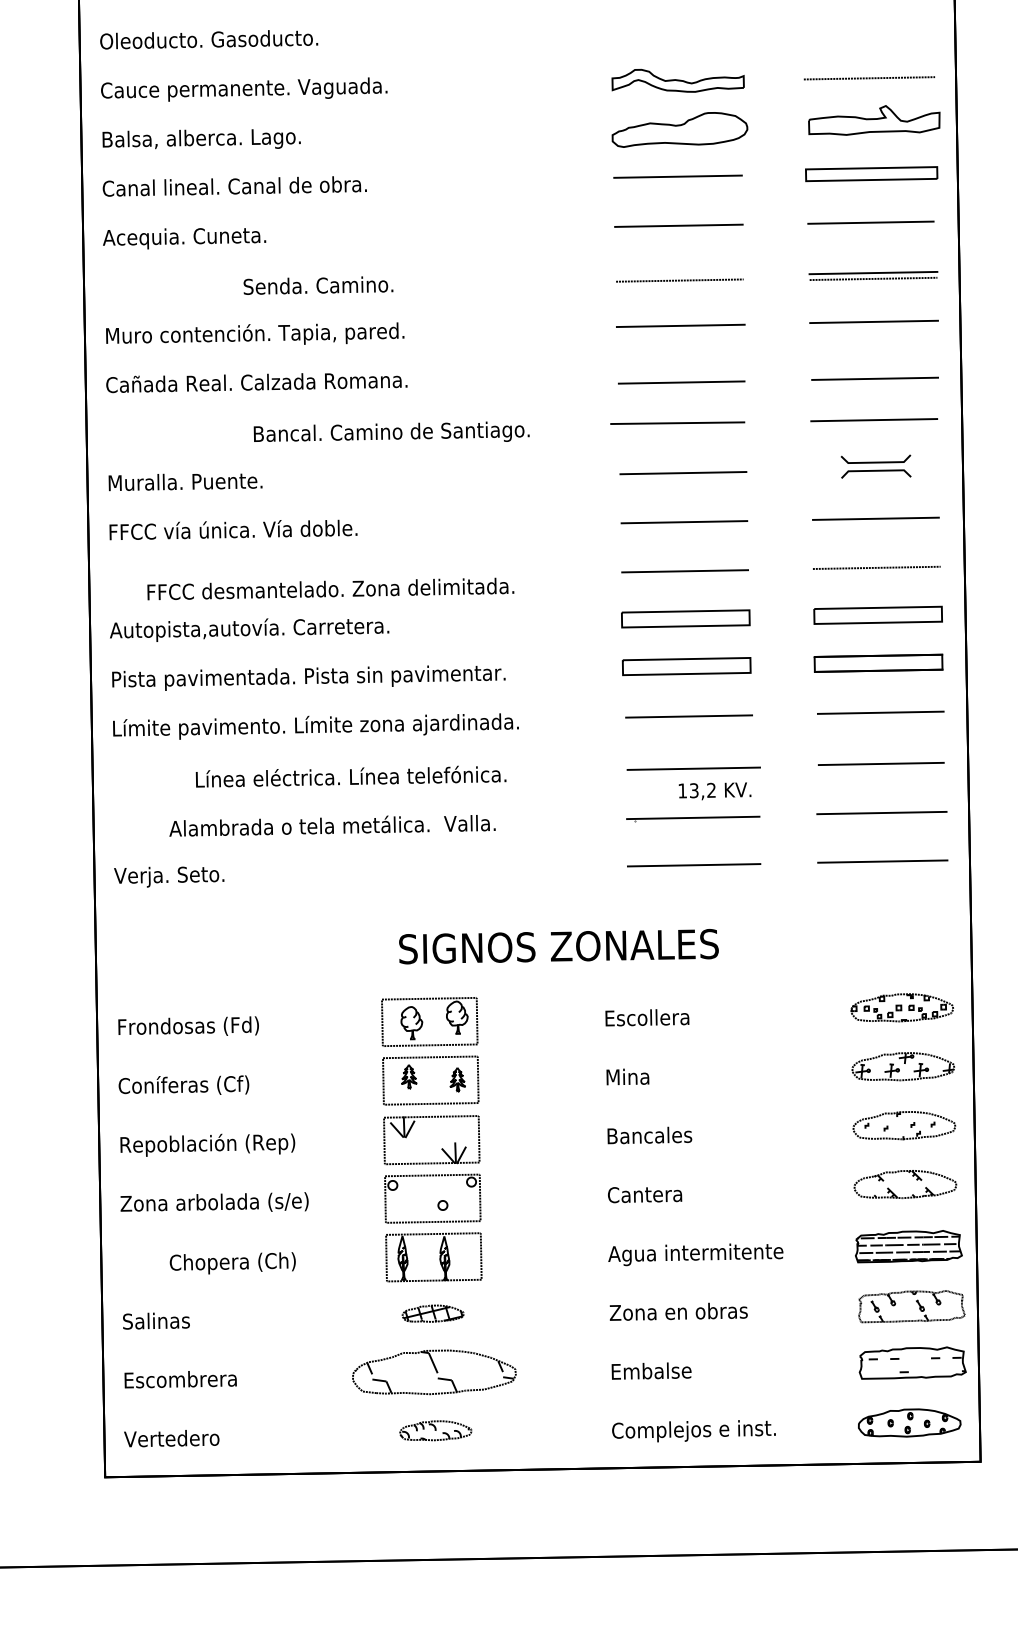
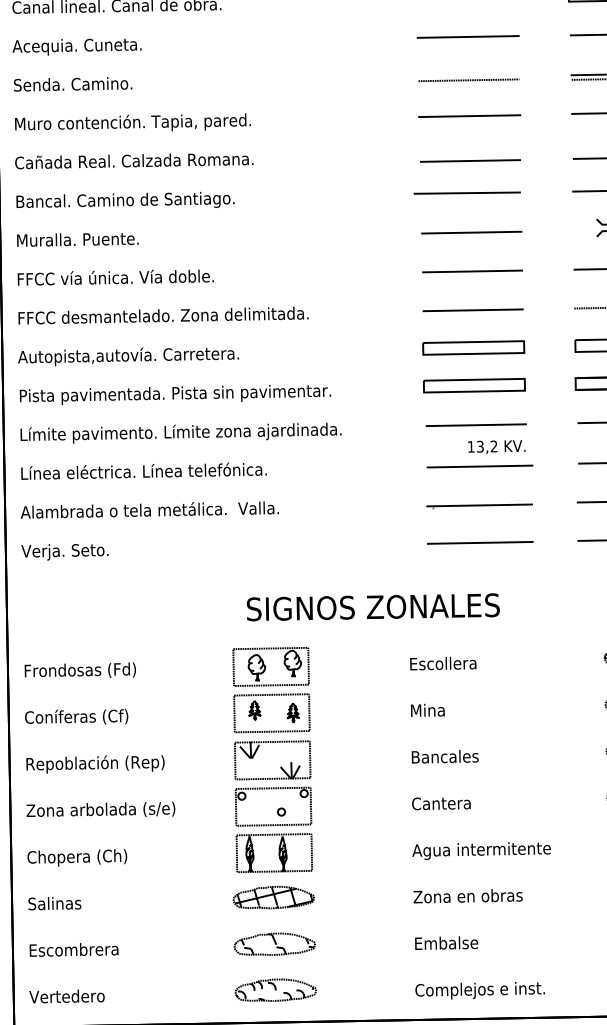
text: (318, 285) -> (73, 84), moved
text: (391, 431) -> (125, 199), moved
text: (330, 588) -> (163, 315), moved
text: (350, 776) -> (143, 471), moved
text: (714, 791) -> (496, 447), moved
text: (332, 825) -> (149, 509), moved
text: (232, 1263) -> (77, 857), moved
part: (432, 1313) -> (273, 897), size x1.67
part: (434, 1372) -> (274, 944), size x0.62
part: (435, 1430) -> (275, 990), size x1.43

